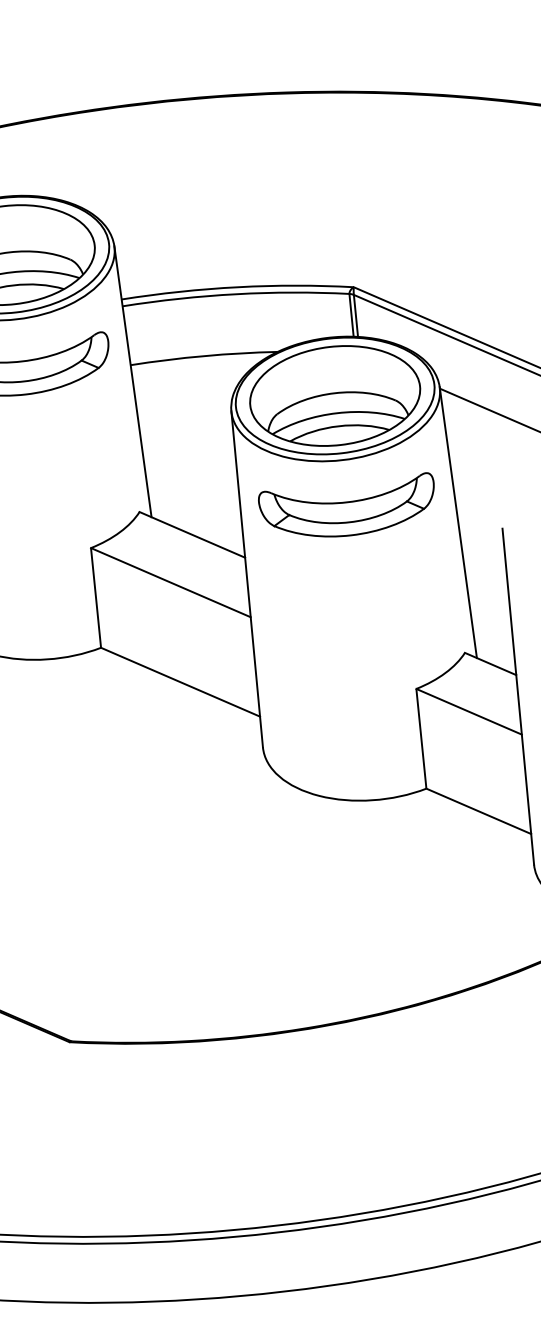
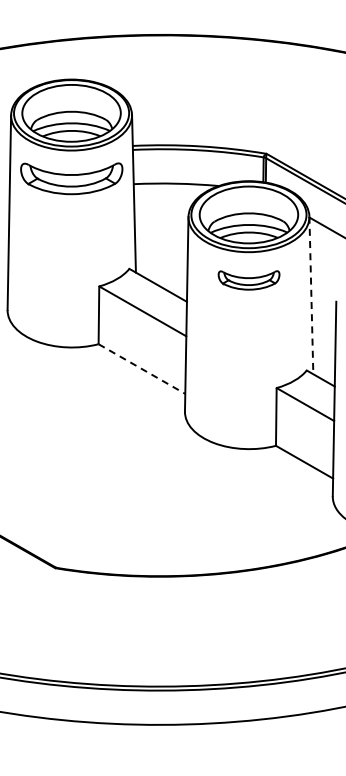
part: (347, 509) -> (248, 280), size x0.6
line: (458, 522) -> (311, 295), solid -> dashed
line: (179, 683) -> (141, 369), solid -> dashed

